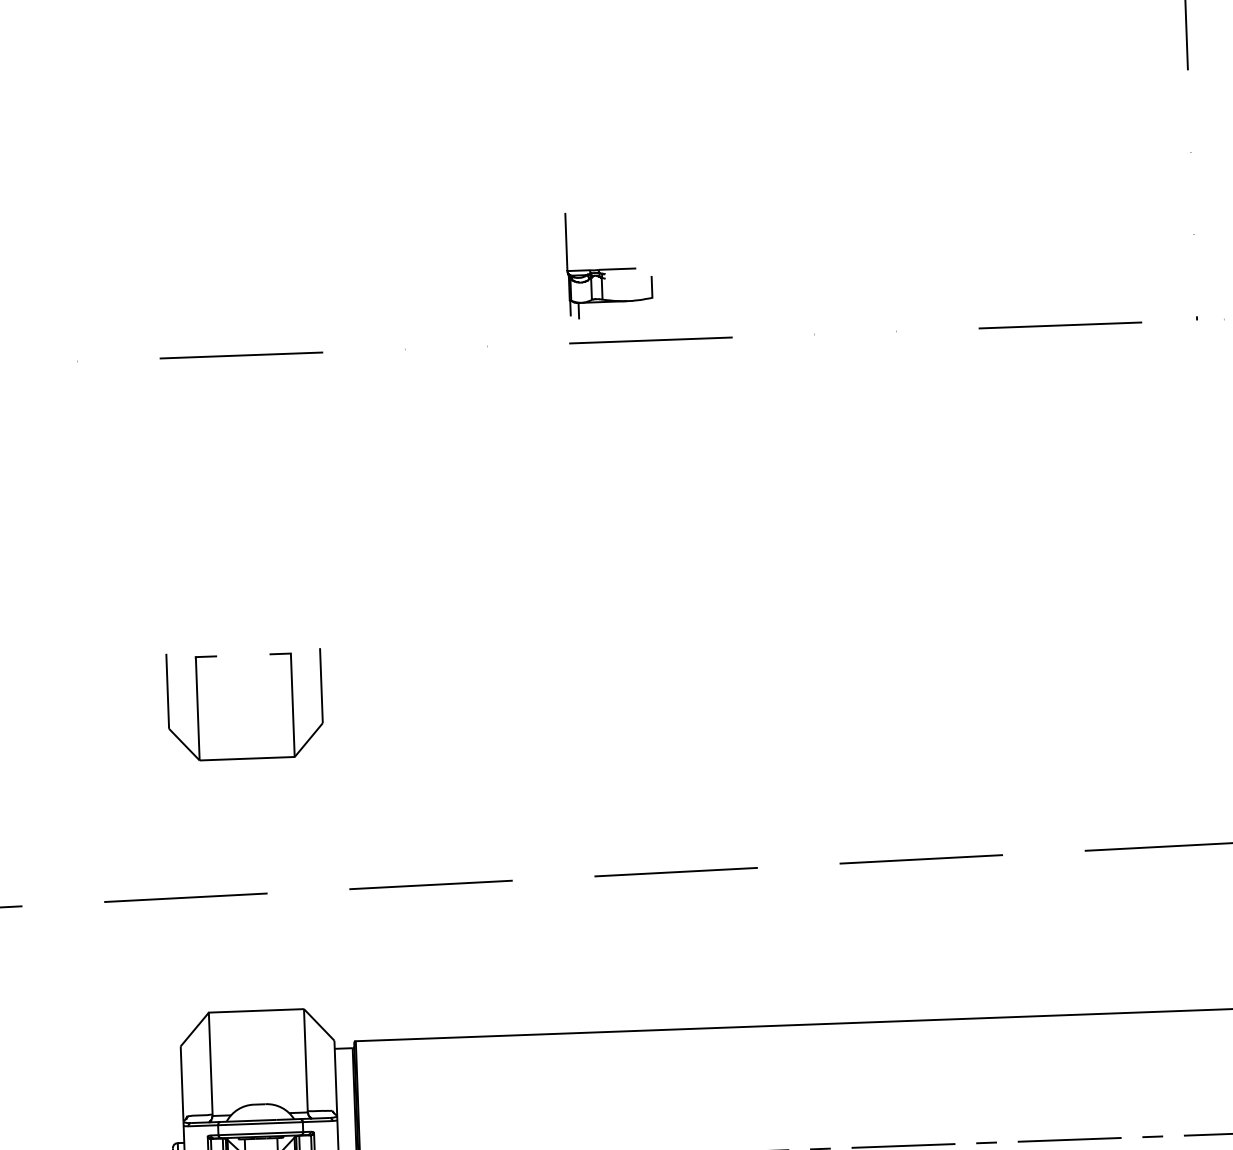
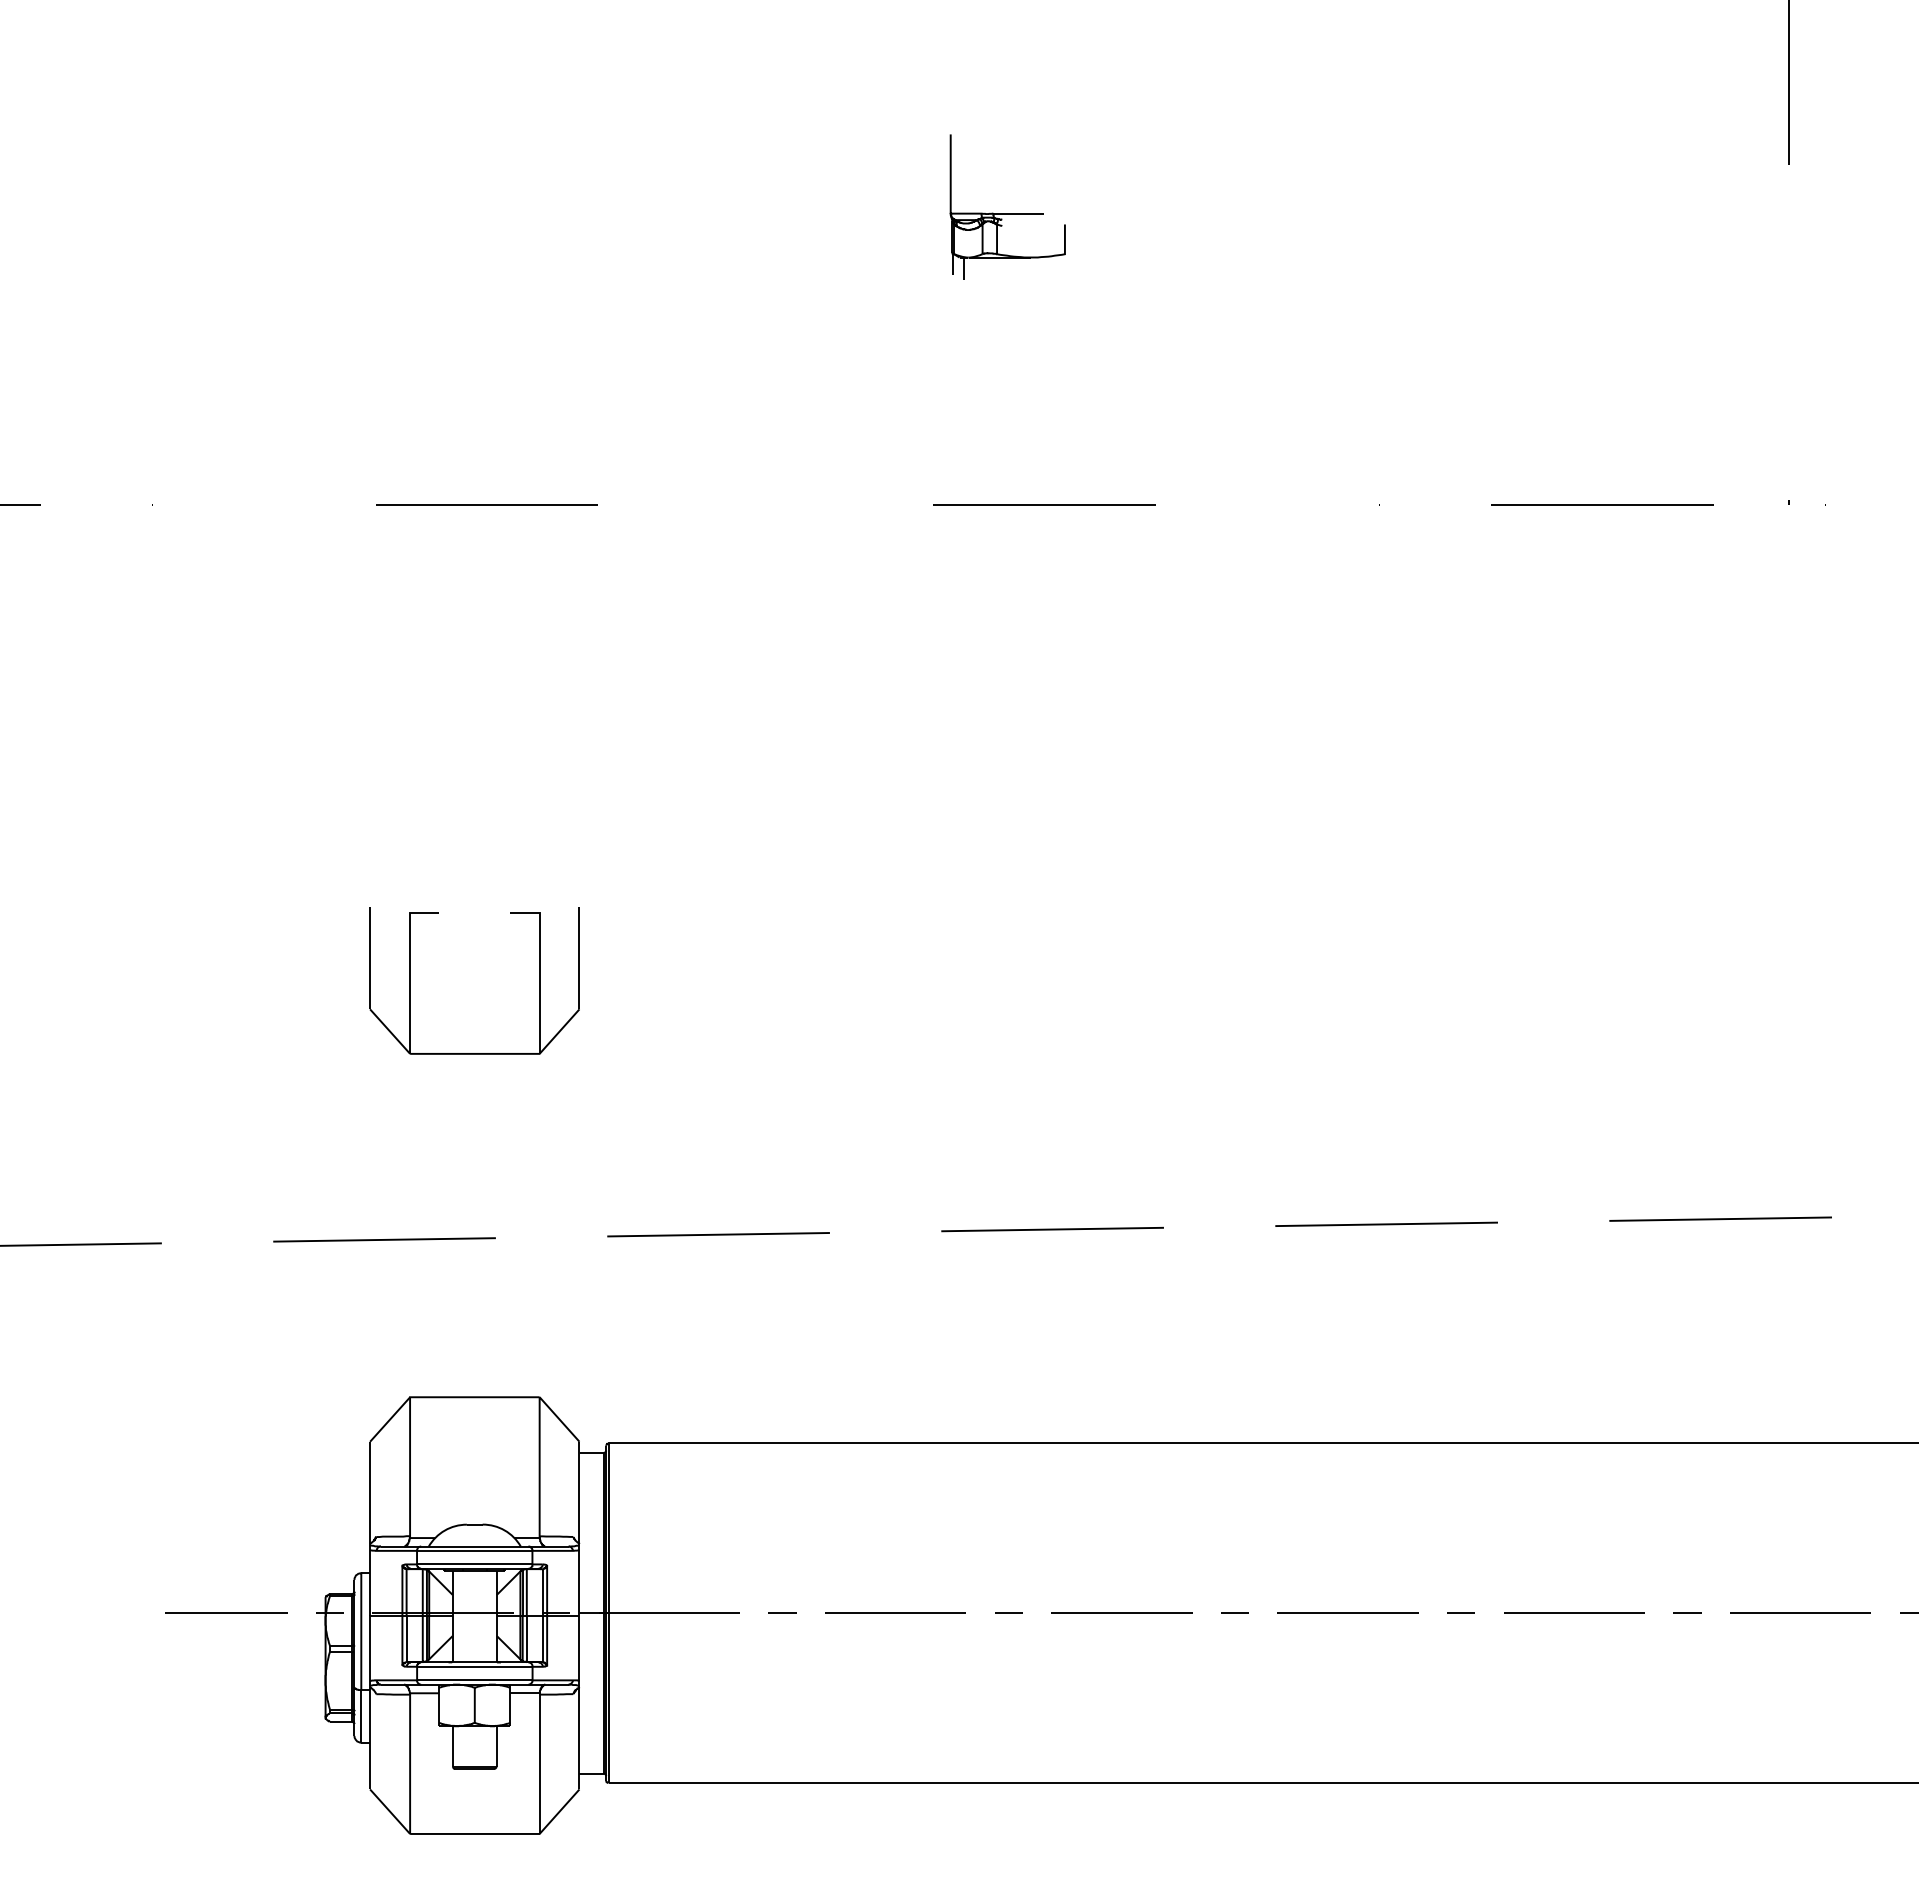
part: (609, 269) -> (1007, 213), moved

